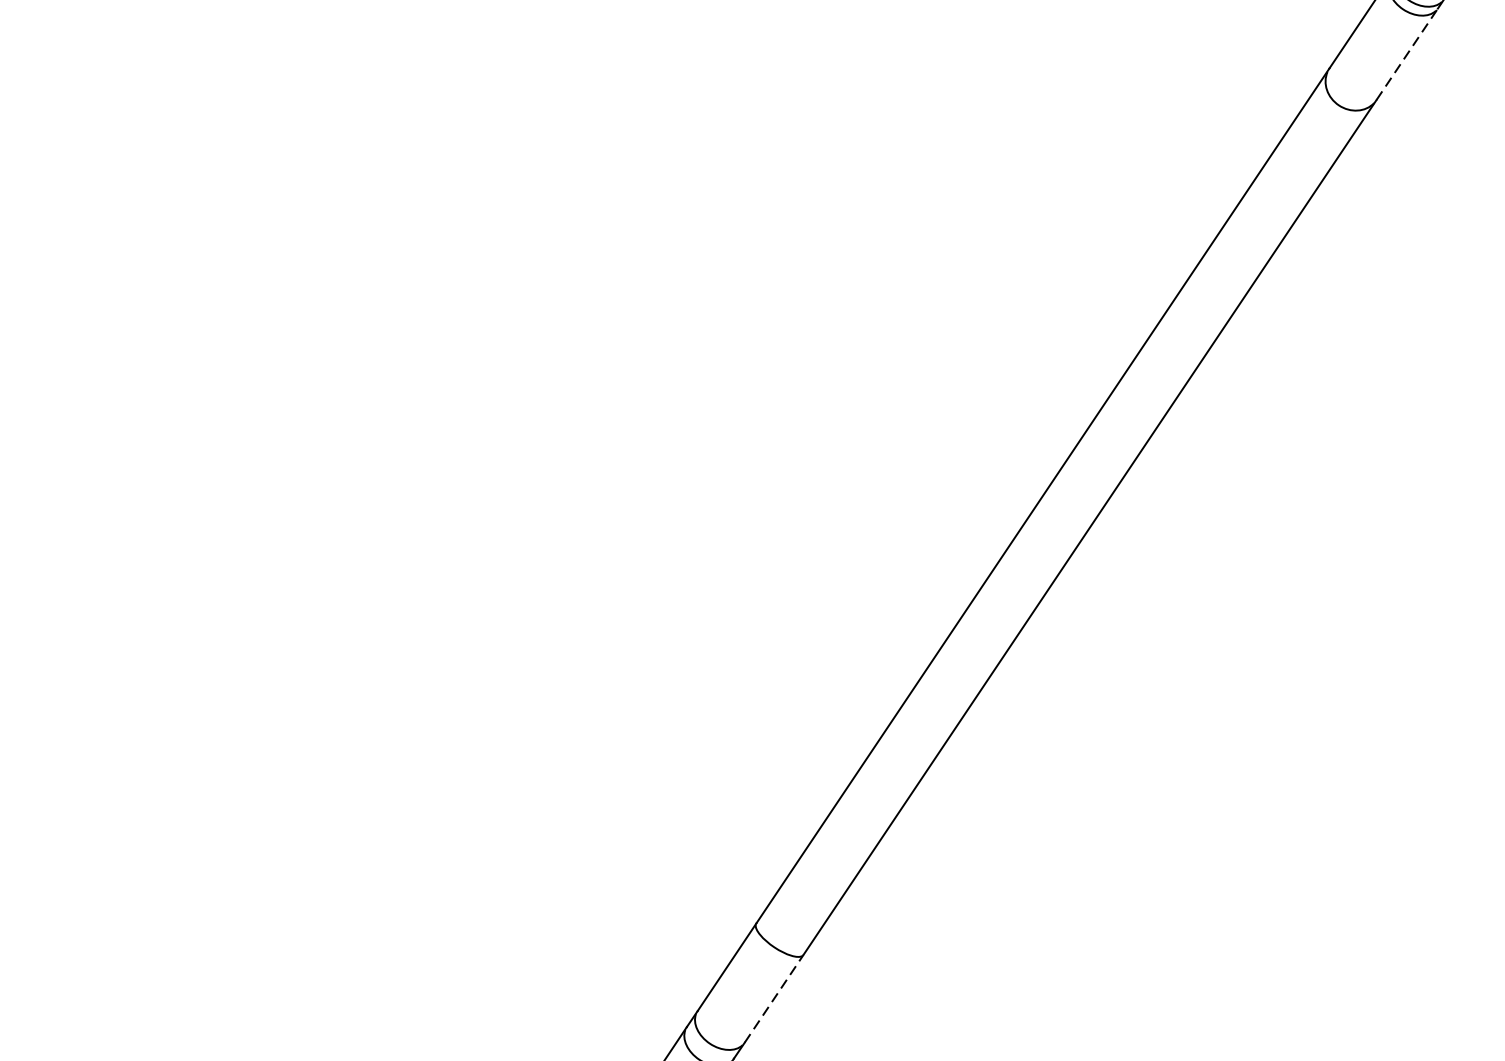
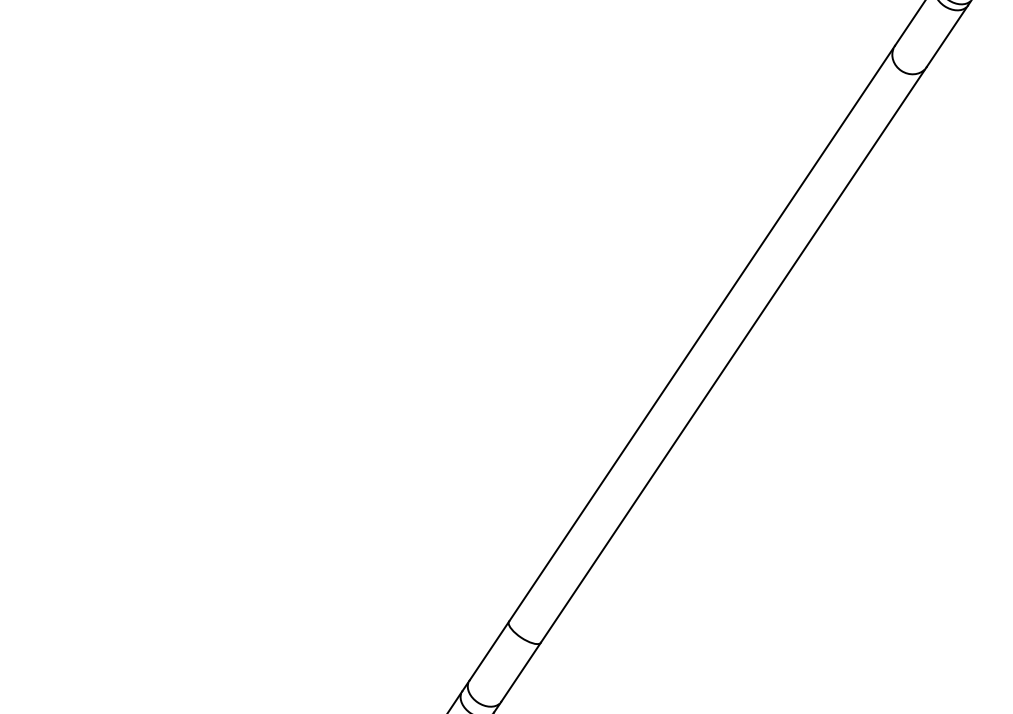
line: (1407, 52) -> (947, 35), dashed -> solid
line: (774, 999) -> (521, 672), dashed -> solid

